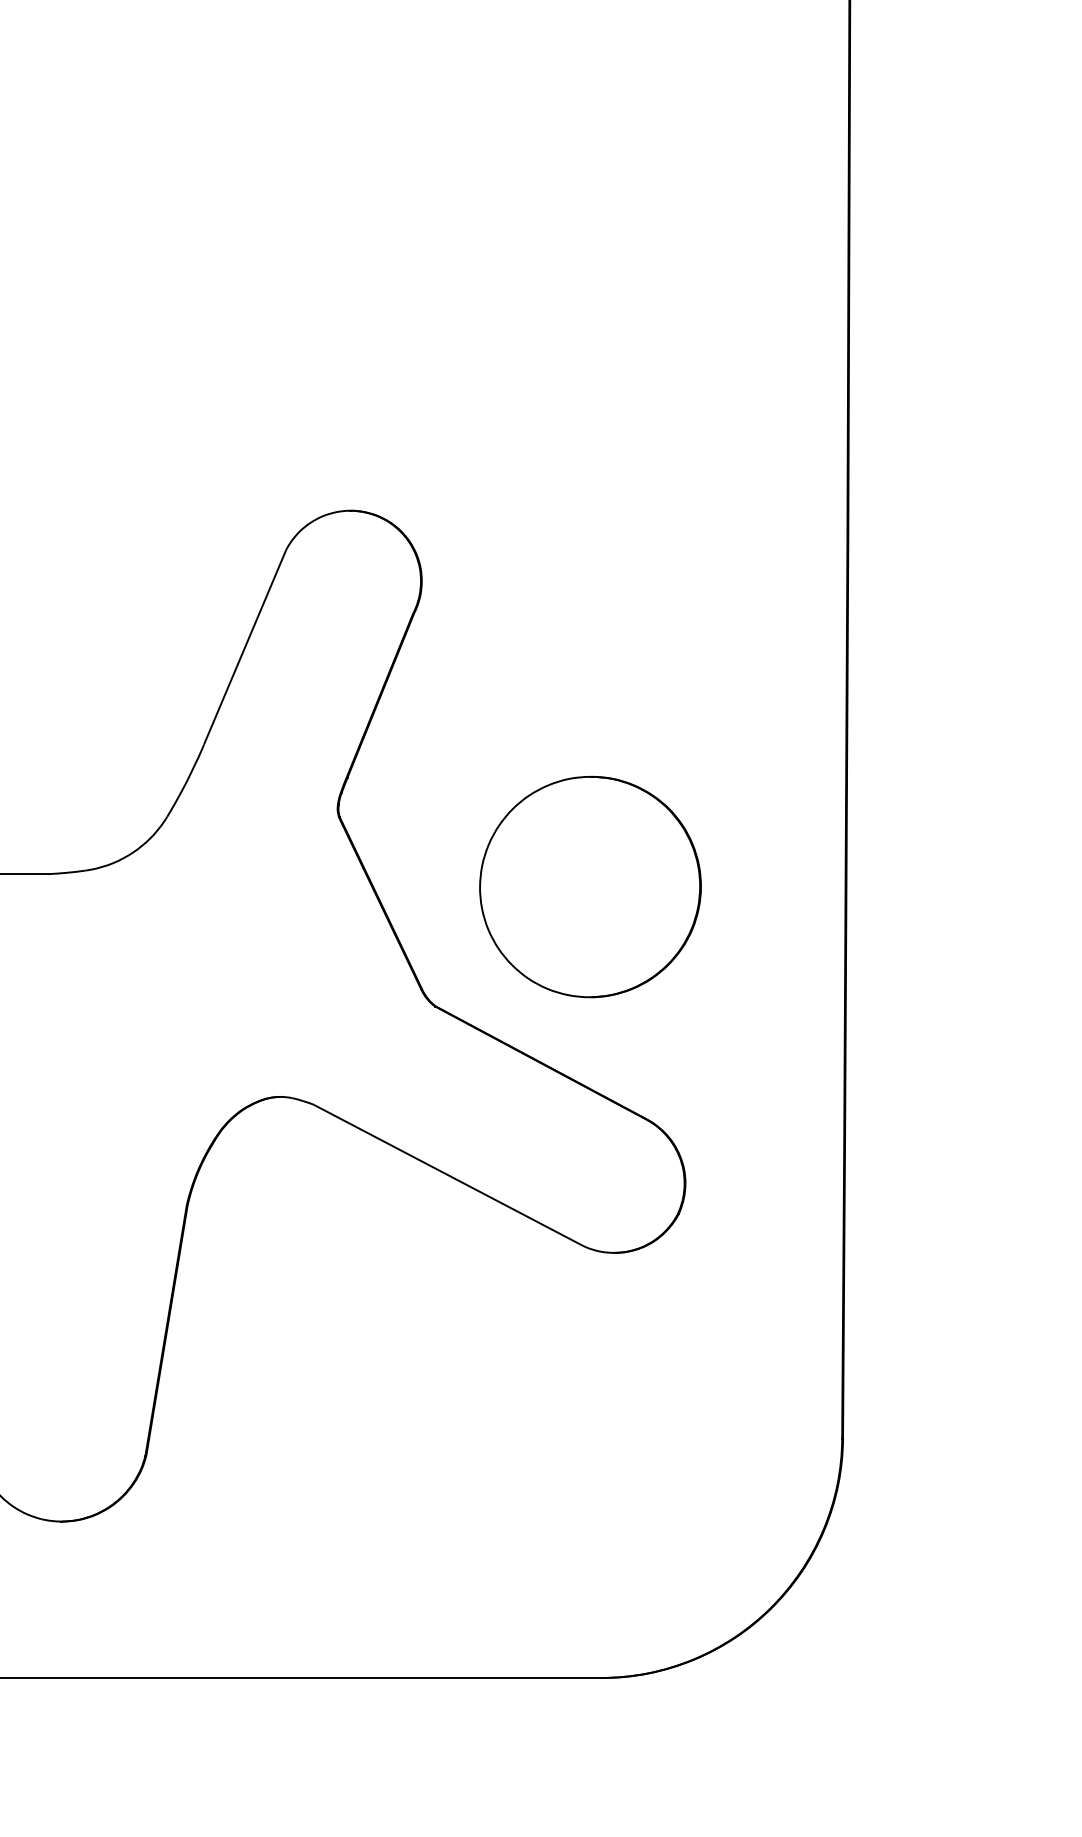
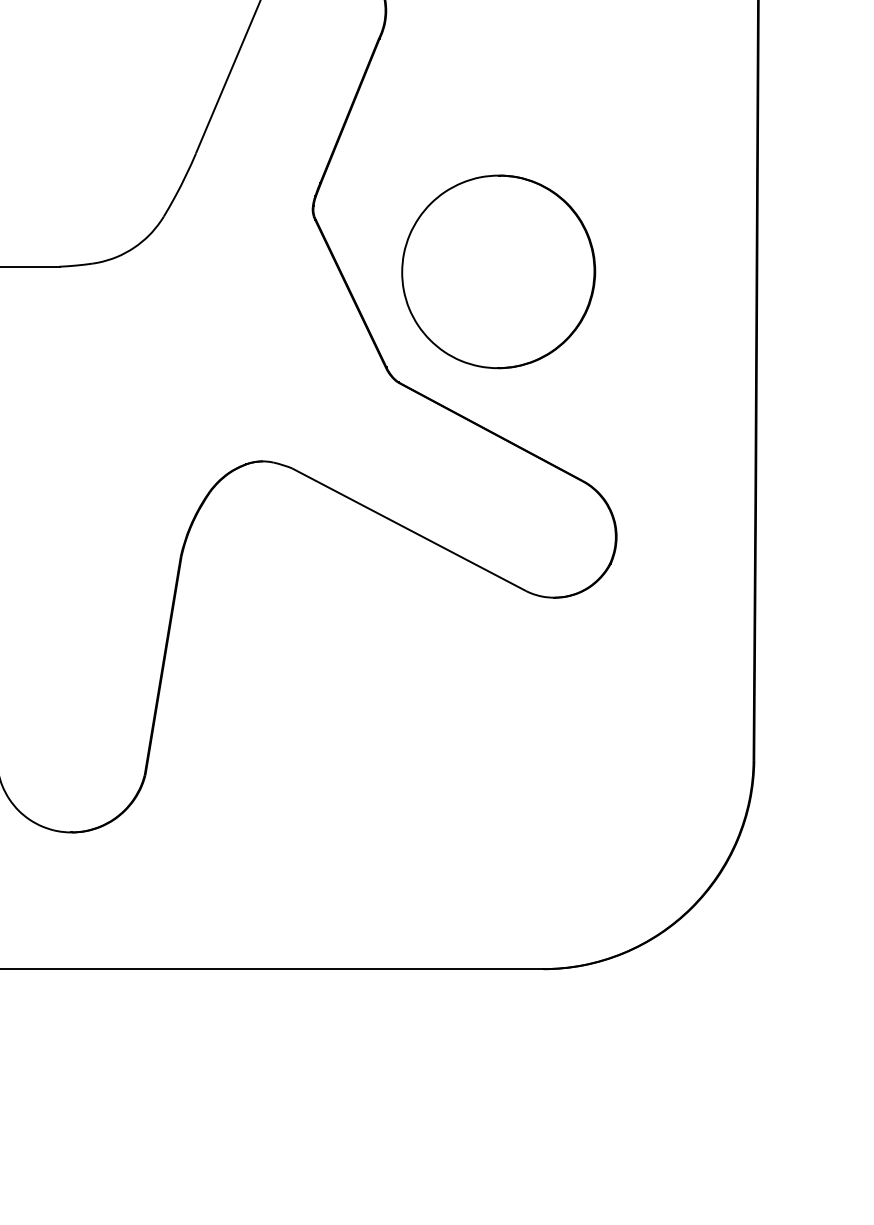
part: (590, 886) -> (498, 271), moved

